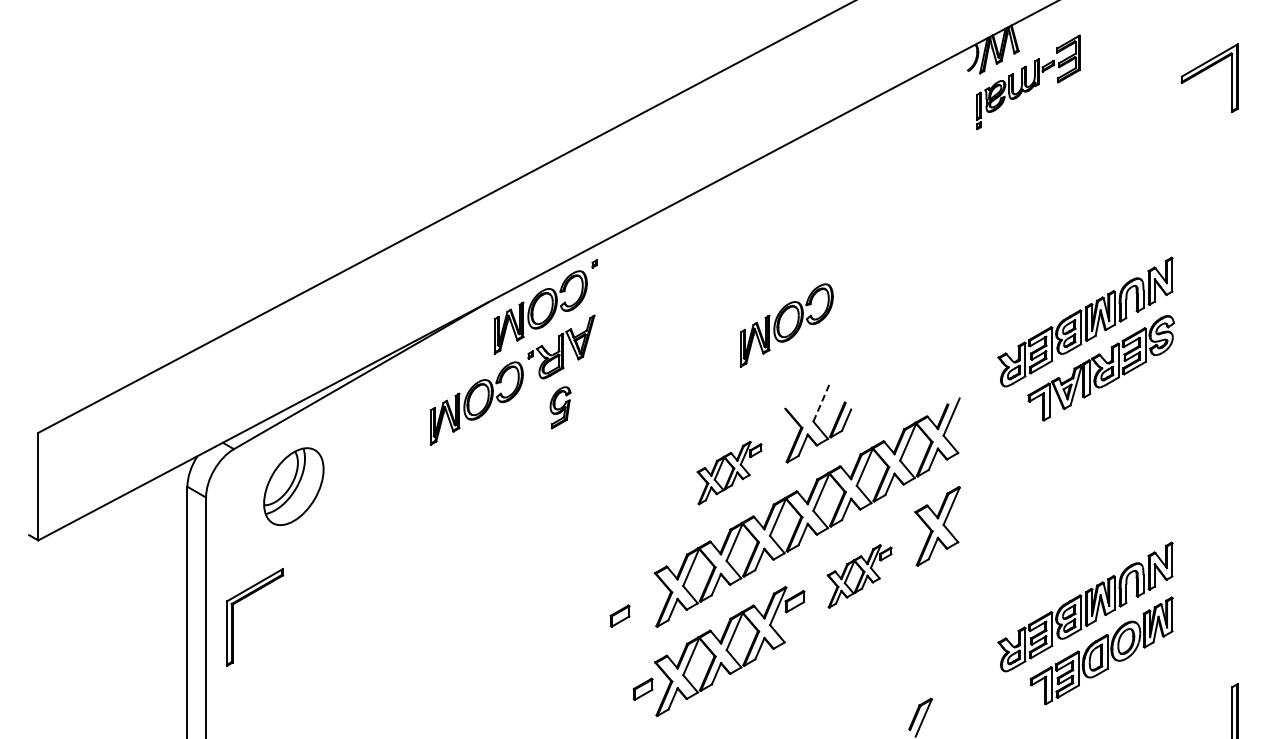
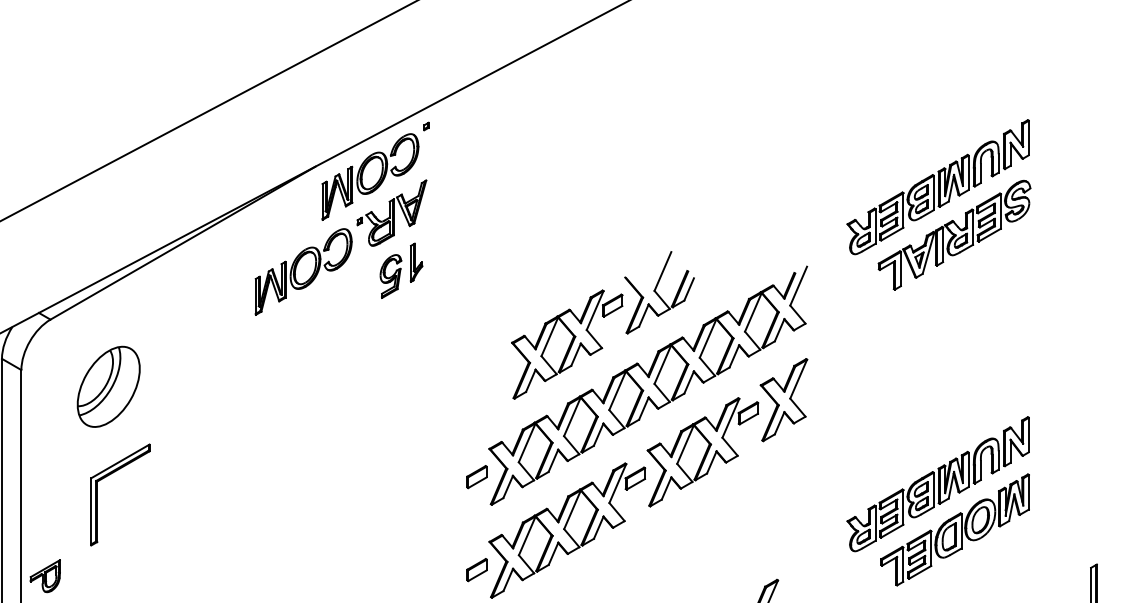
part: (786, 325) -> (626, 190), removed
part: (584, 394) -> (415, 262), added
line: (821, 402) -> (662, 270), dashed -> solid
part: (729, 472) -> (567, 343), size x1.67
part: (293, 486) -> (108, 386), moved
part: (859, 576) -> (702, 452), size x1.67
part: (245, 598) -> (110, 475), moved
part: (619, 615) -> (476, 476), moved
part: (228, 695) -> (44, 576), added

